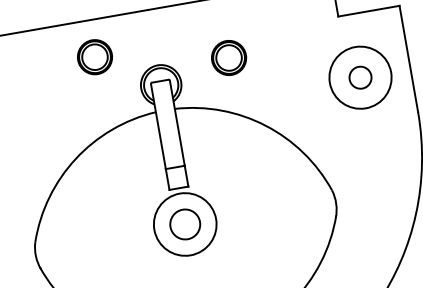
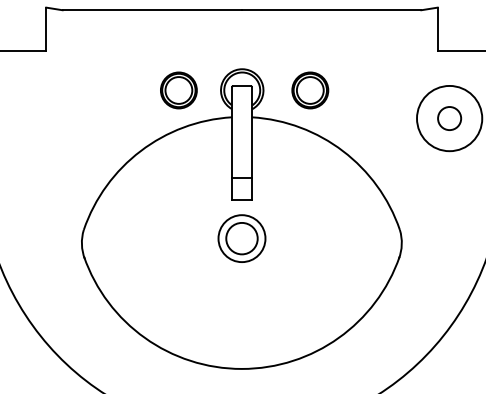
part: (94, 57) -> (178, 90), moved
part: (229, 57) -> (310, 90), moved
circle: (184, 224) -> (241, 238), size x0.71

